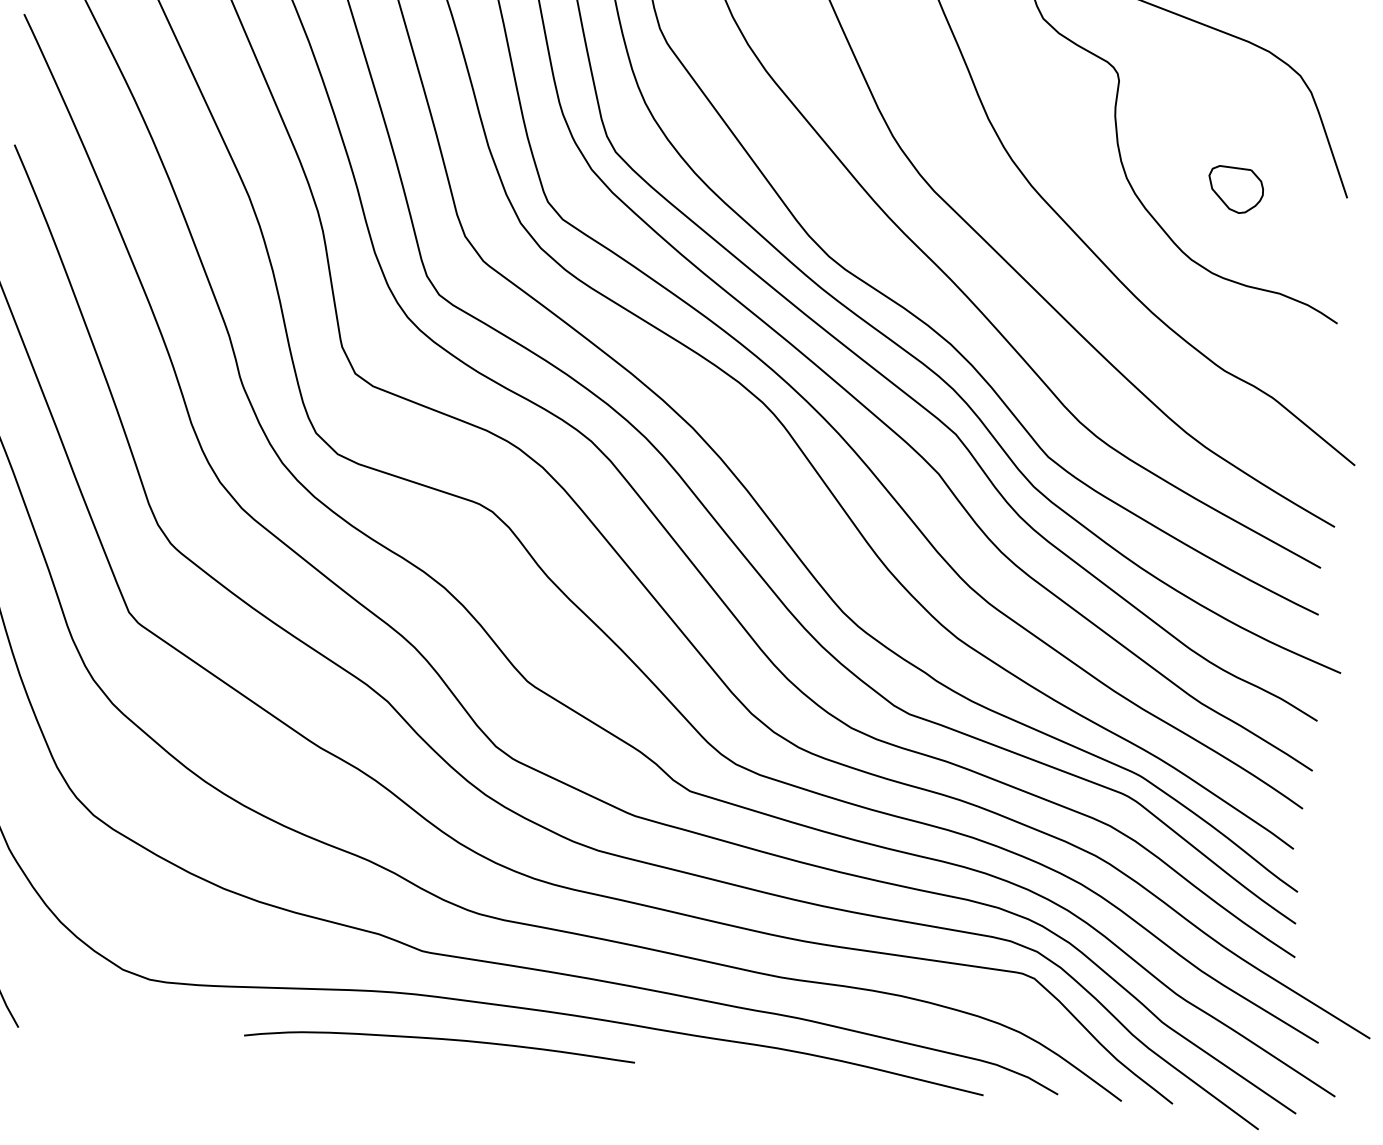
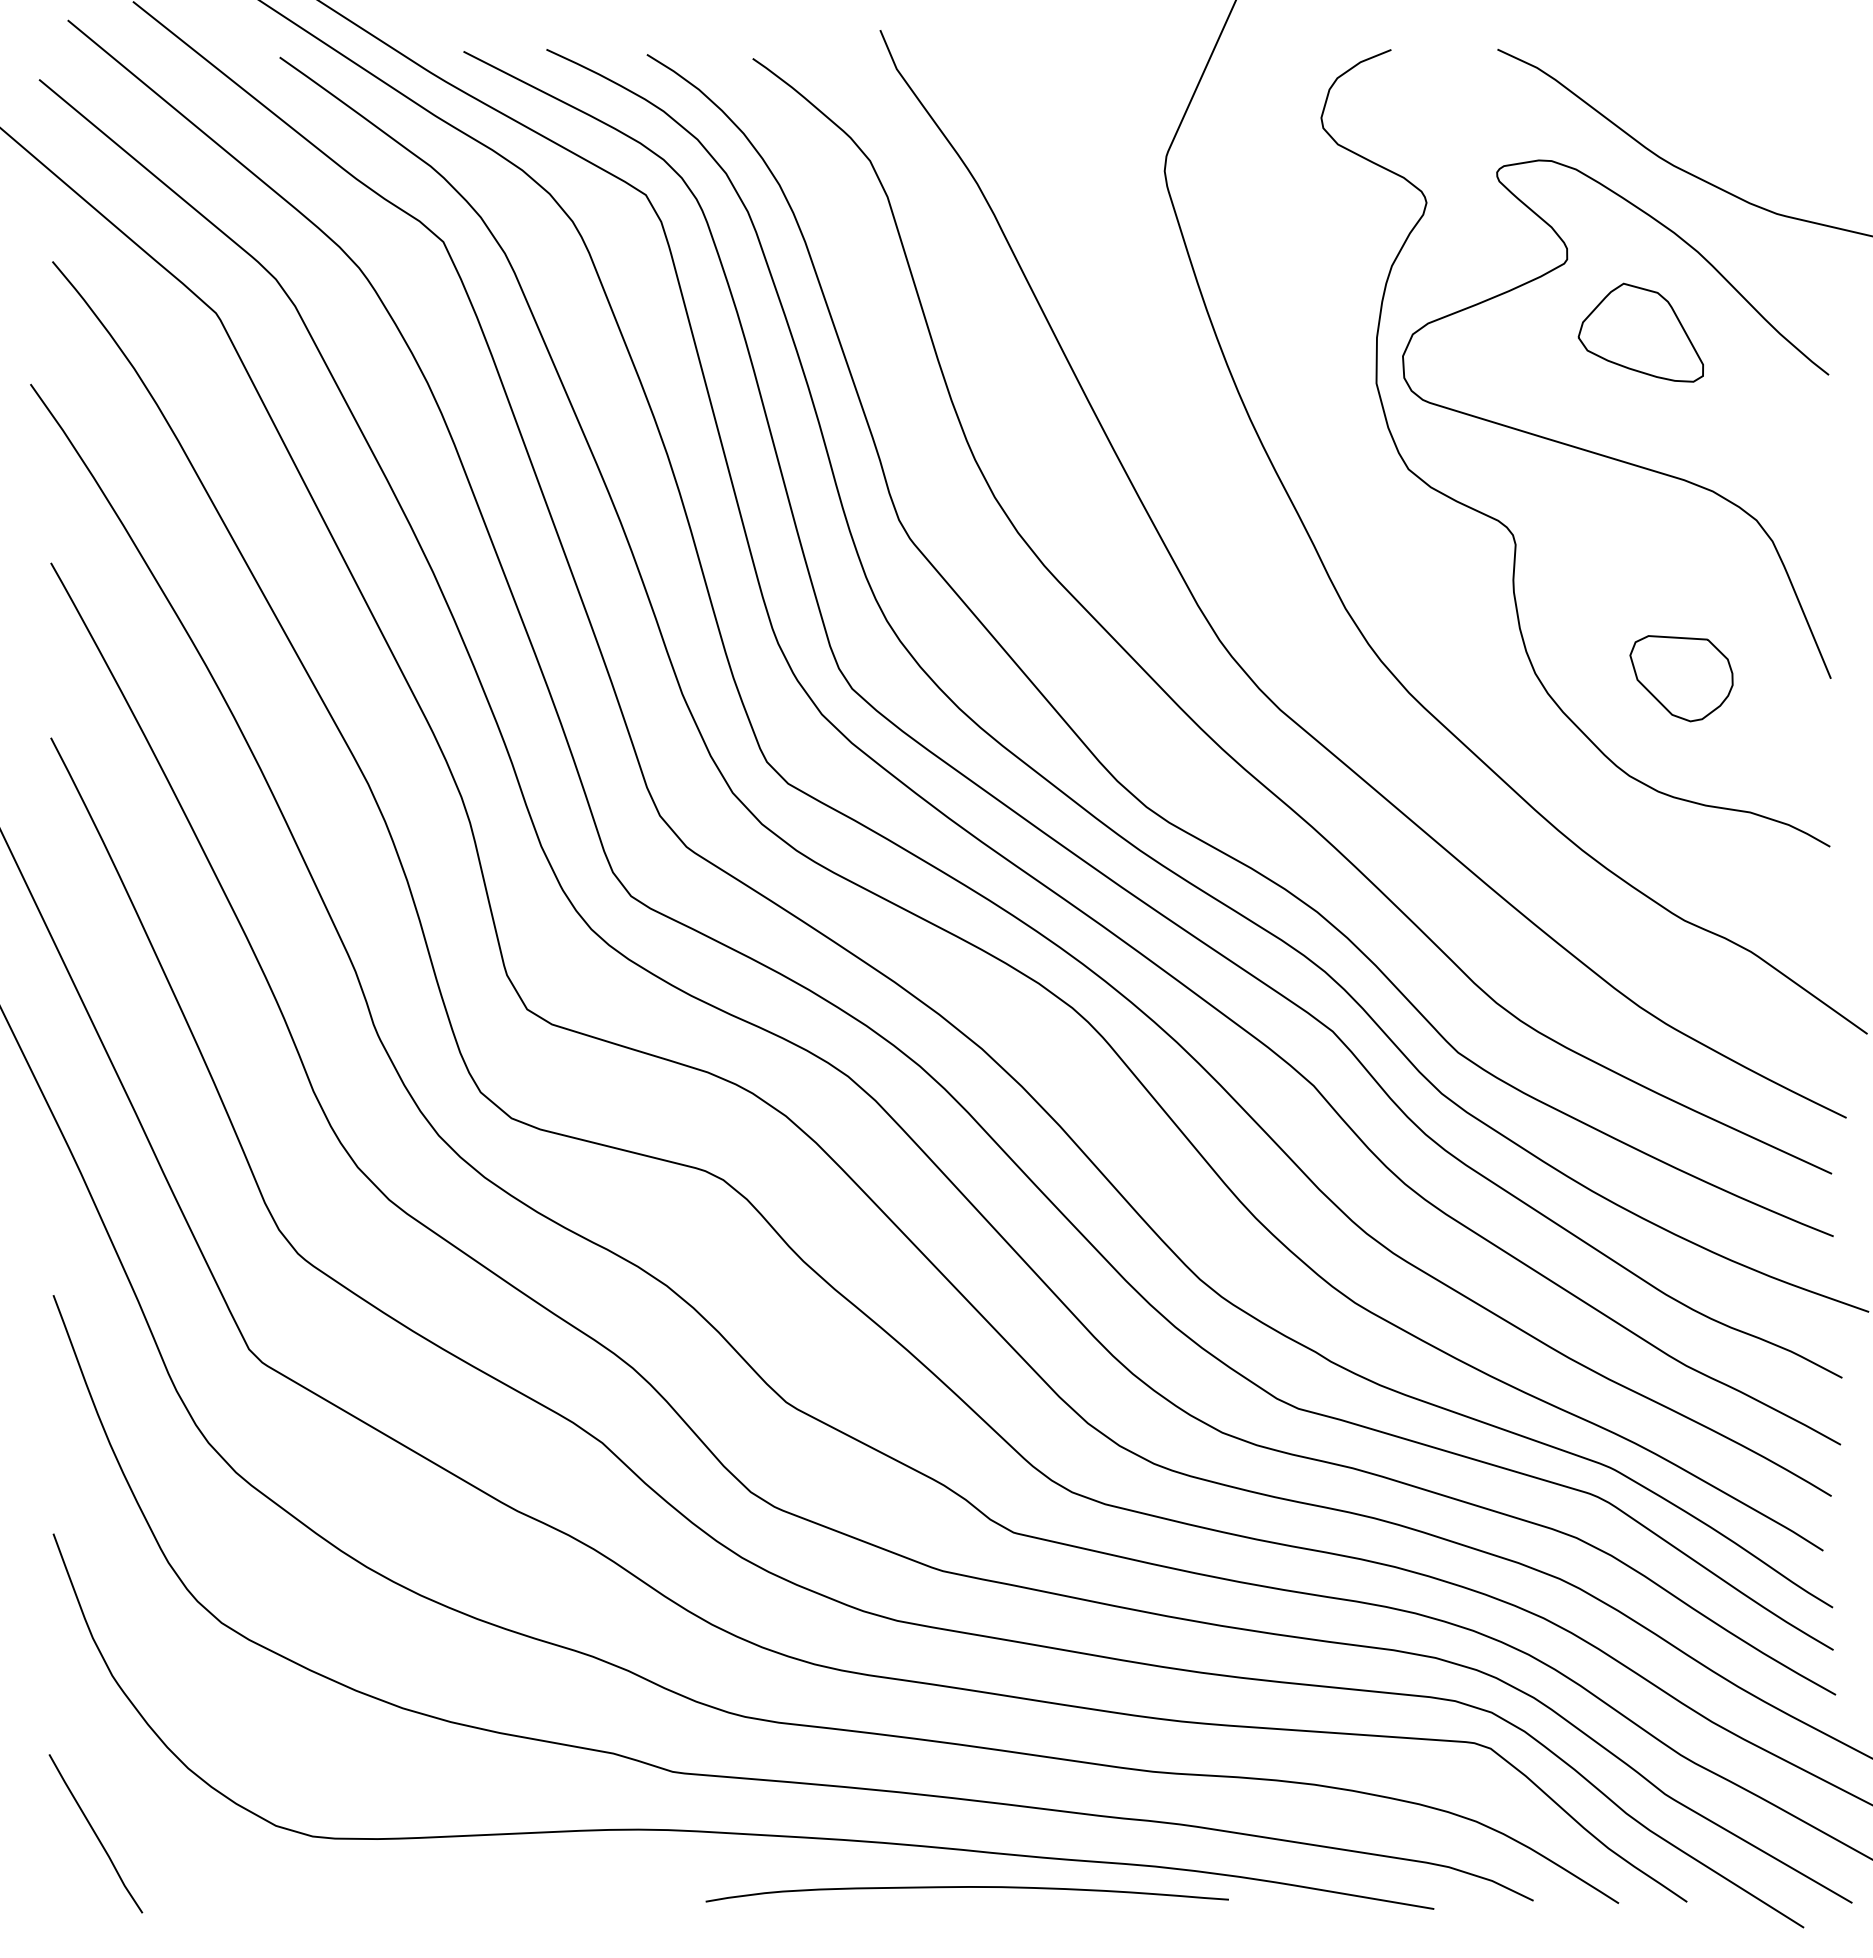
part: (1235, 189) -> (1681, 678), size x1.4
curve: (439, 1039) -> (966, 1887), moved

